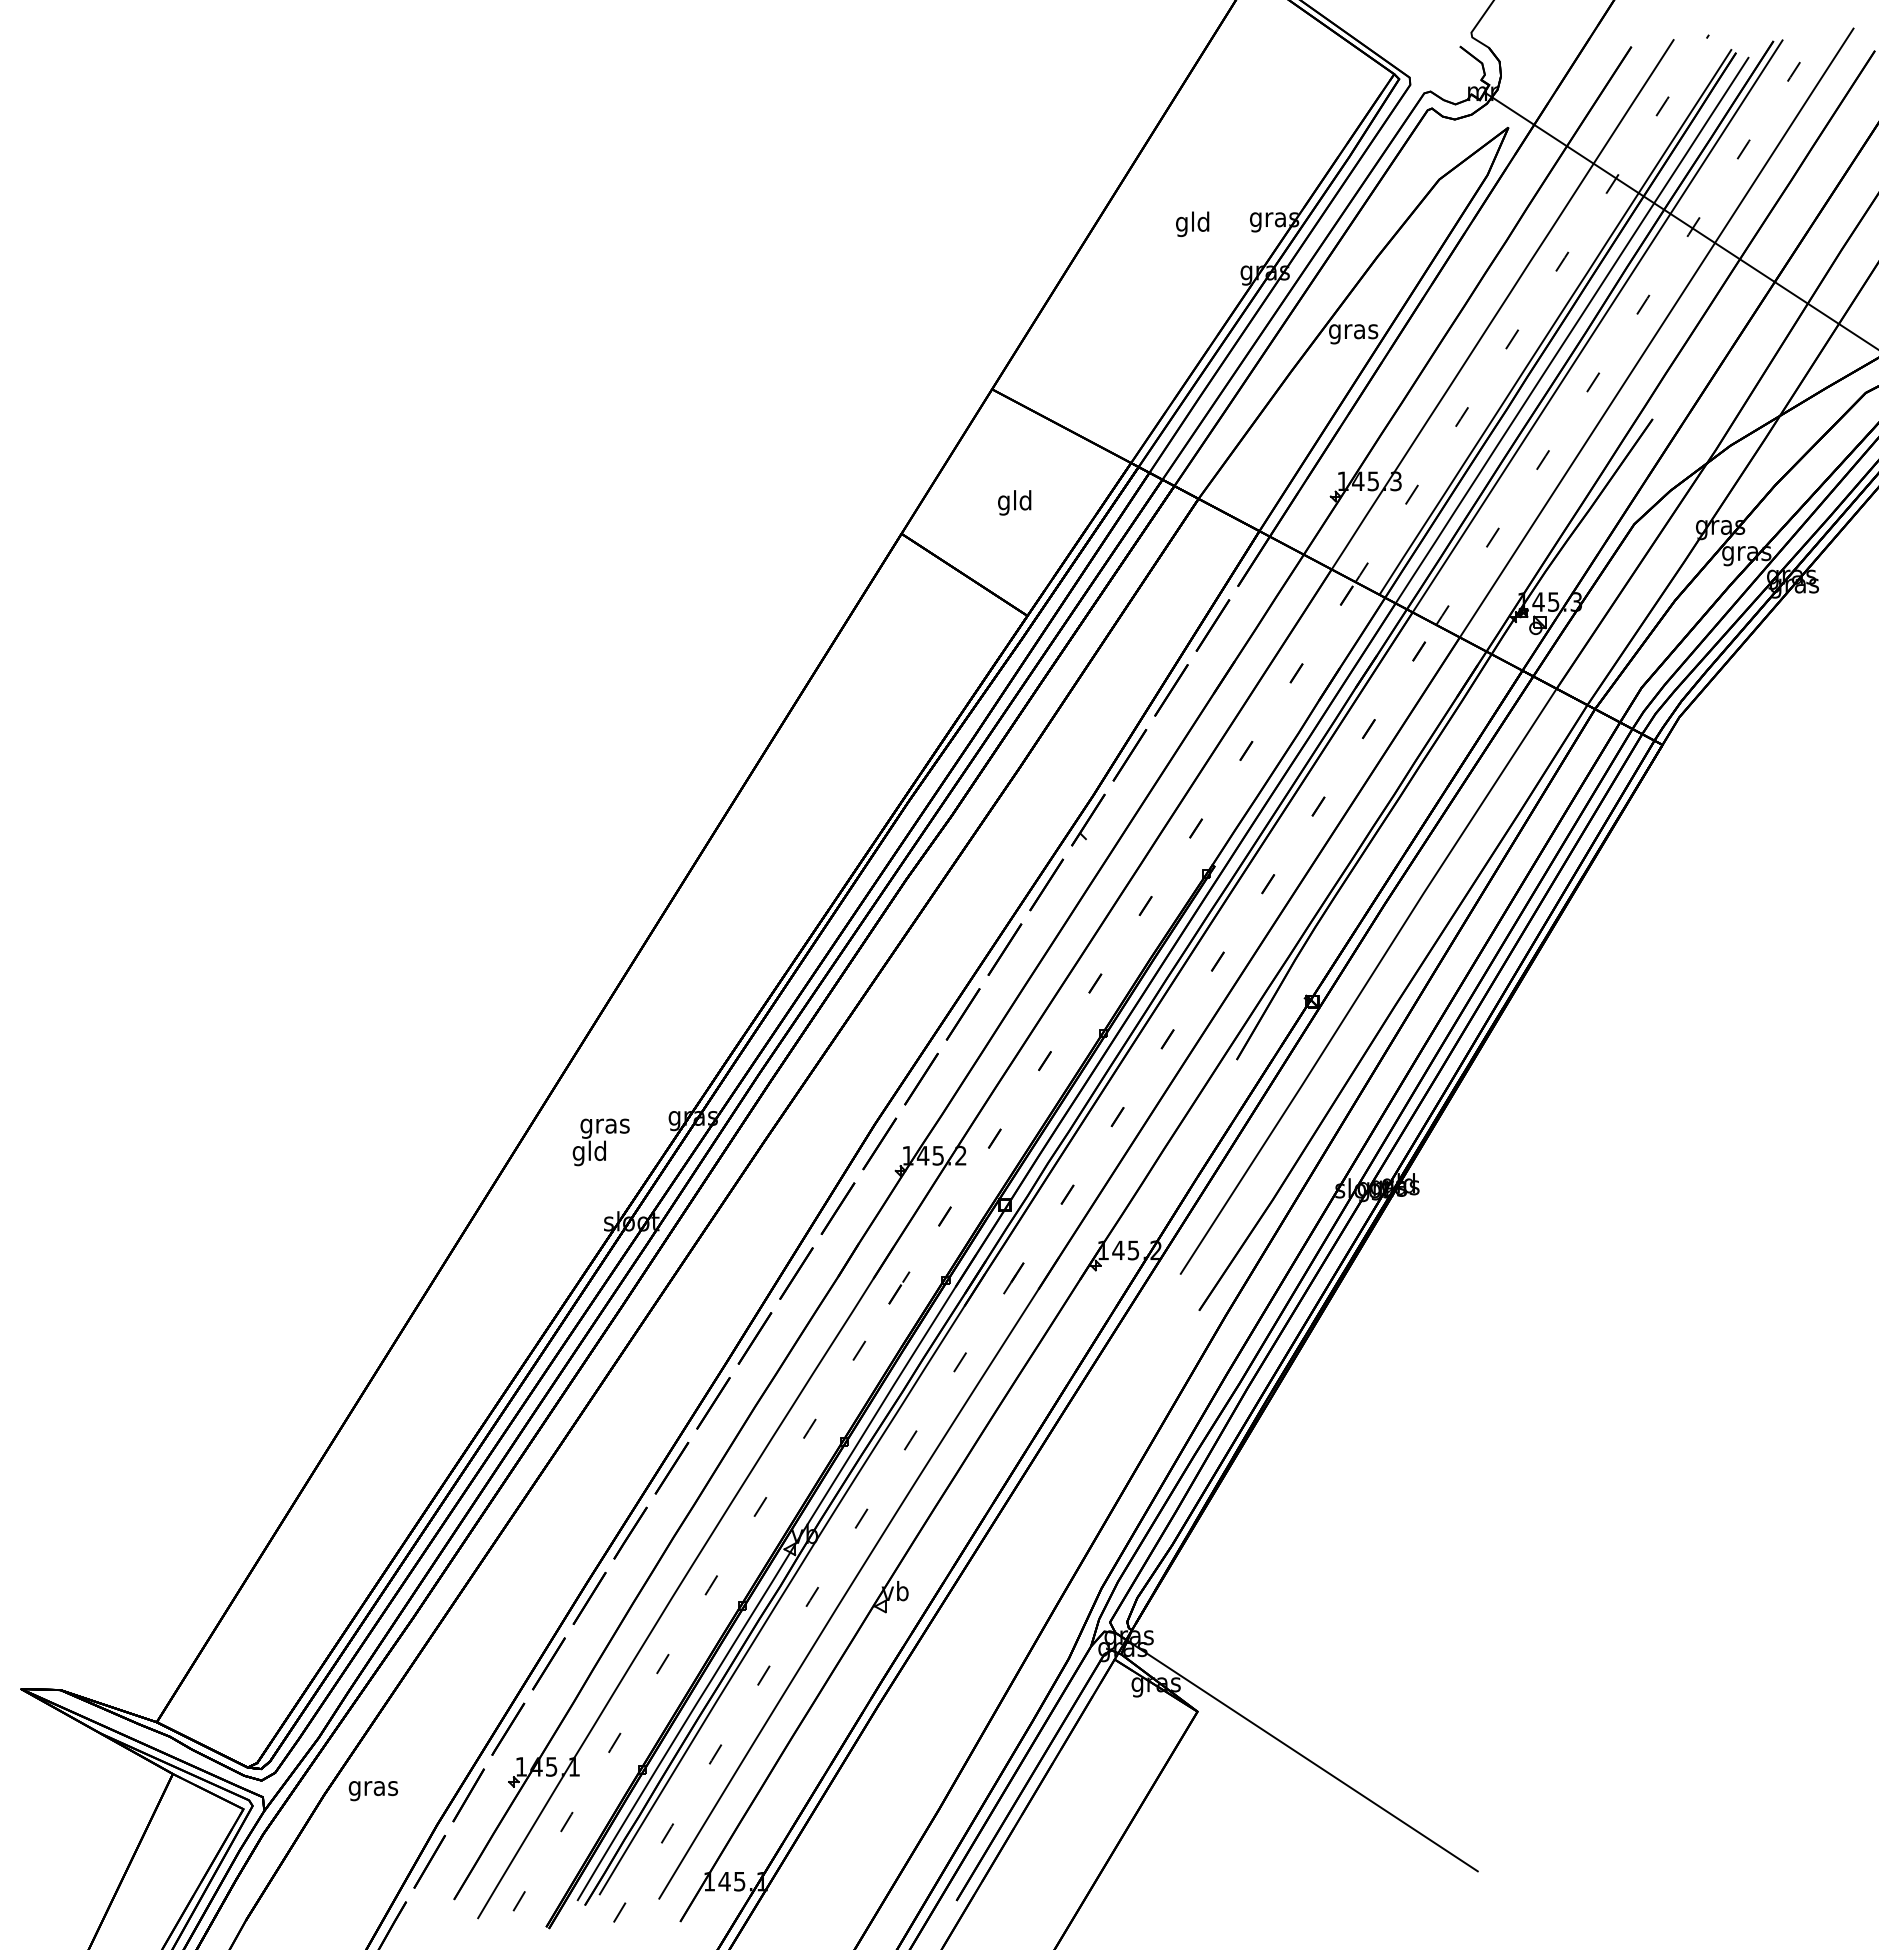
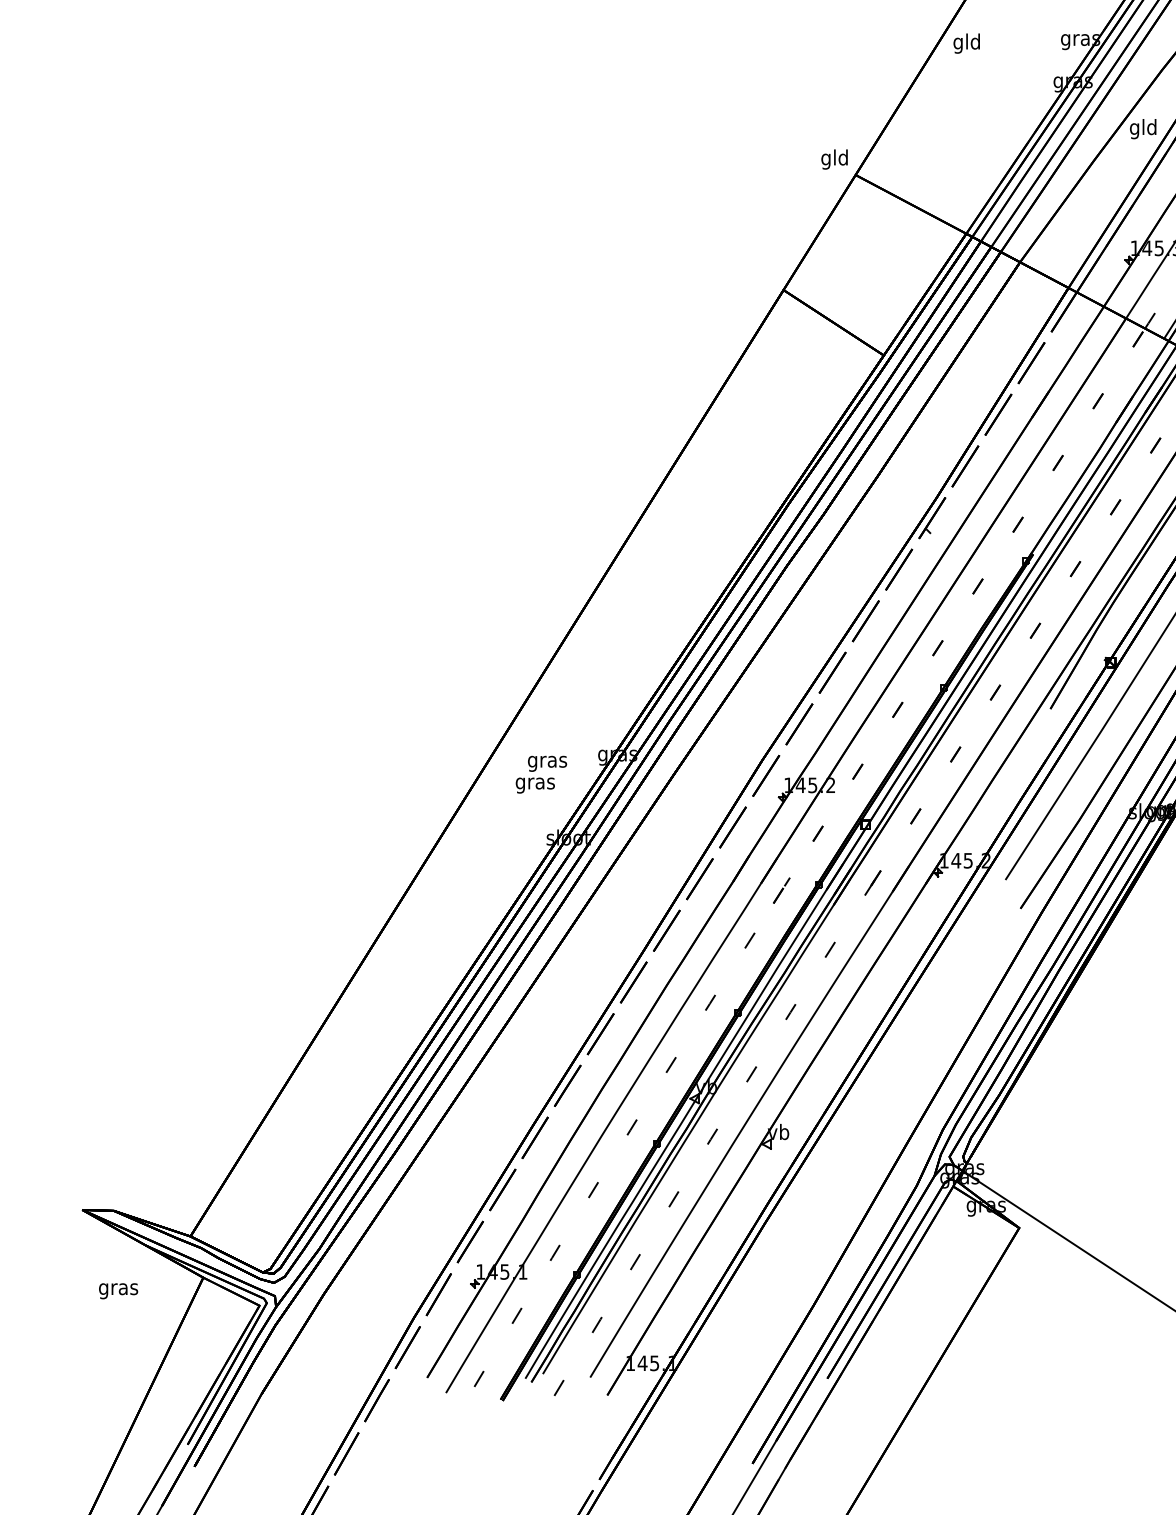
text: (1192, 223) -> (966, 42), moved
text: (1353, 331) -> (1143, 128), gras -> gld
text: (1014, 502) -> (834, 159), moved
text: (589, 1153) -> (535, 783), gld -> gras
text: (372, 1791) -> (117, 1291), moved

